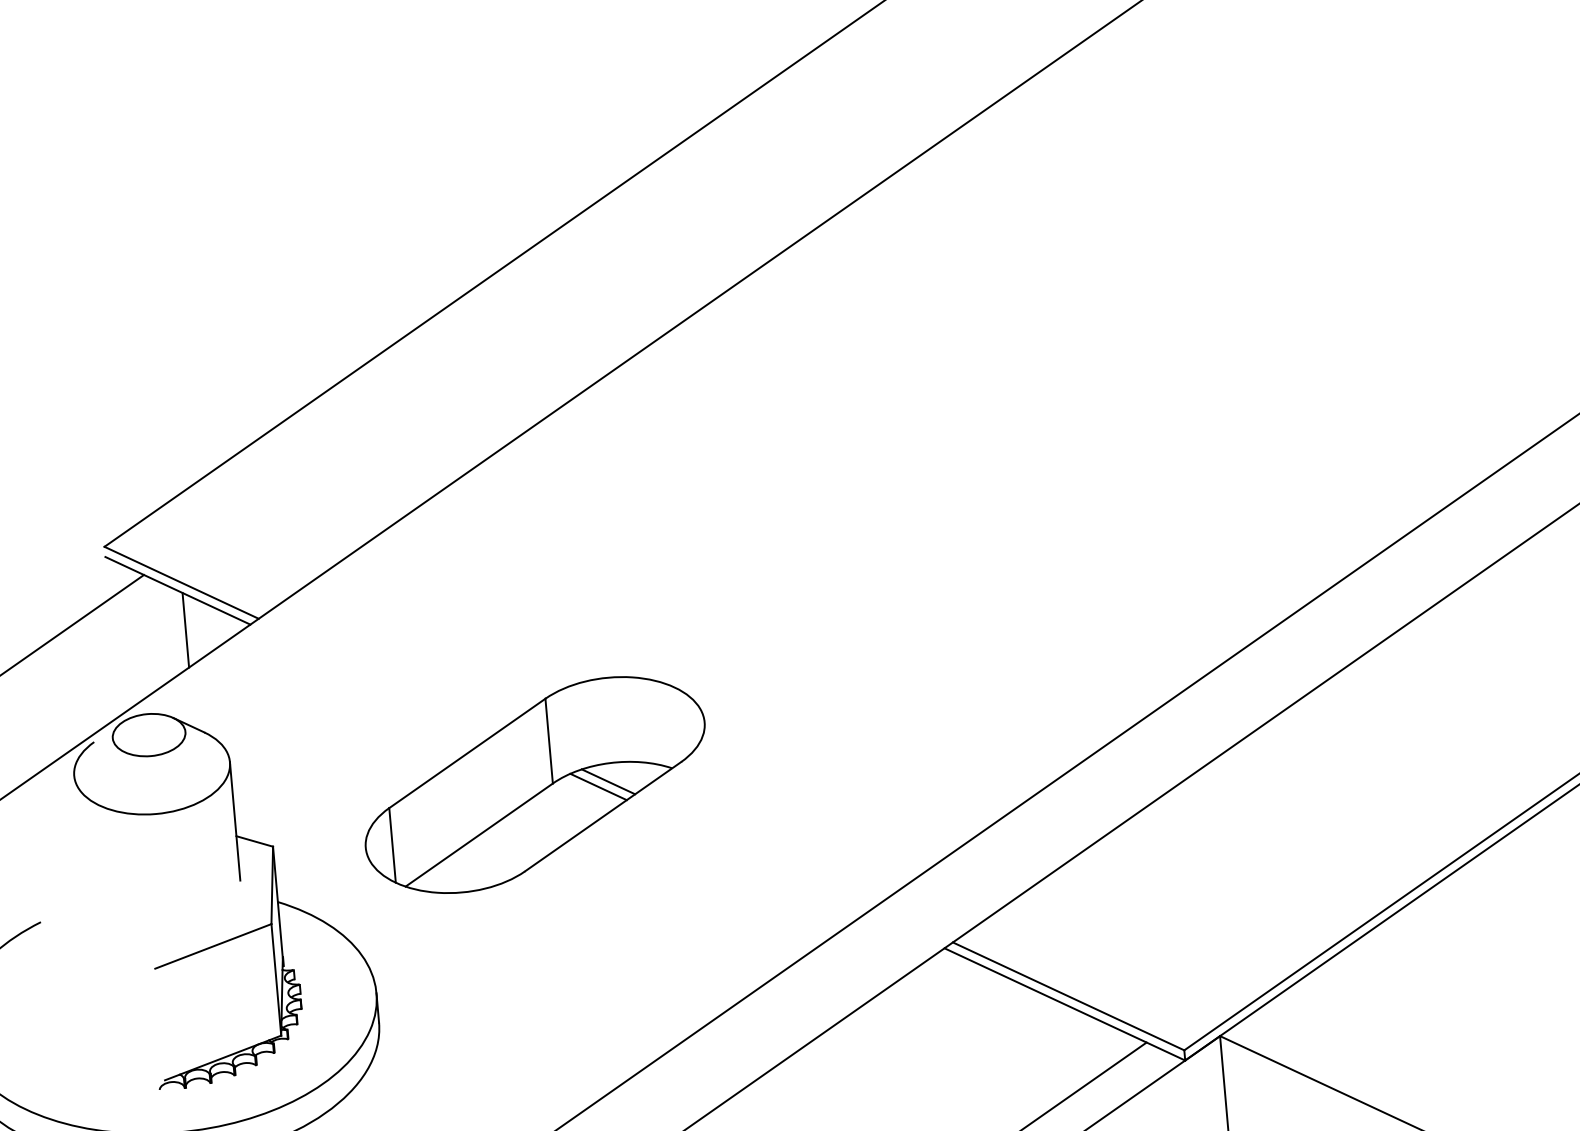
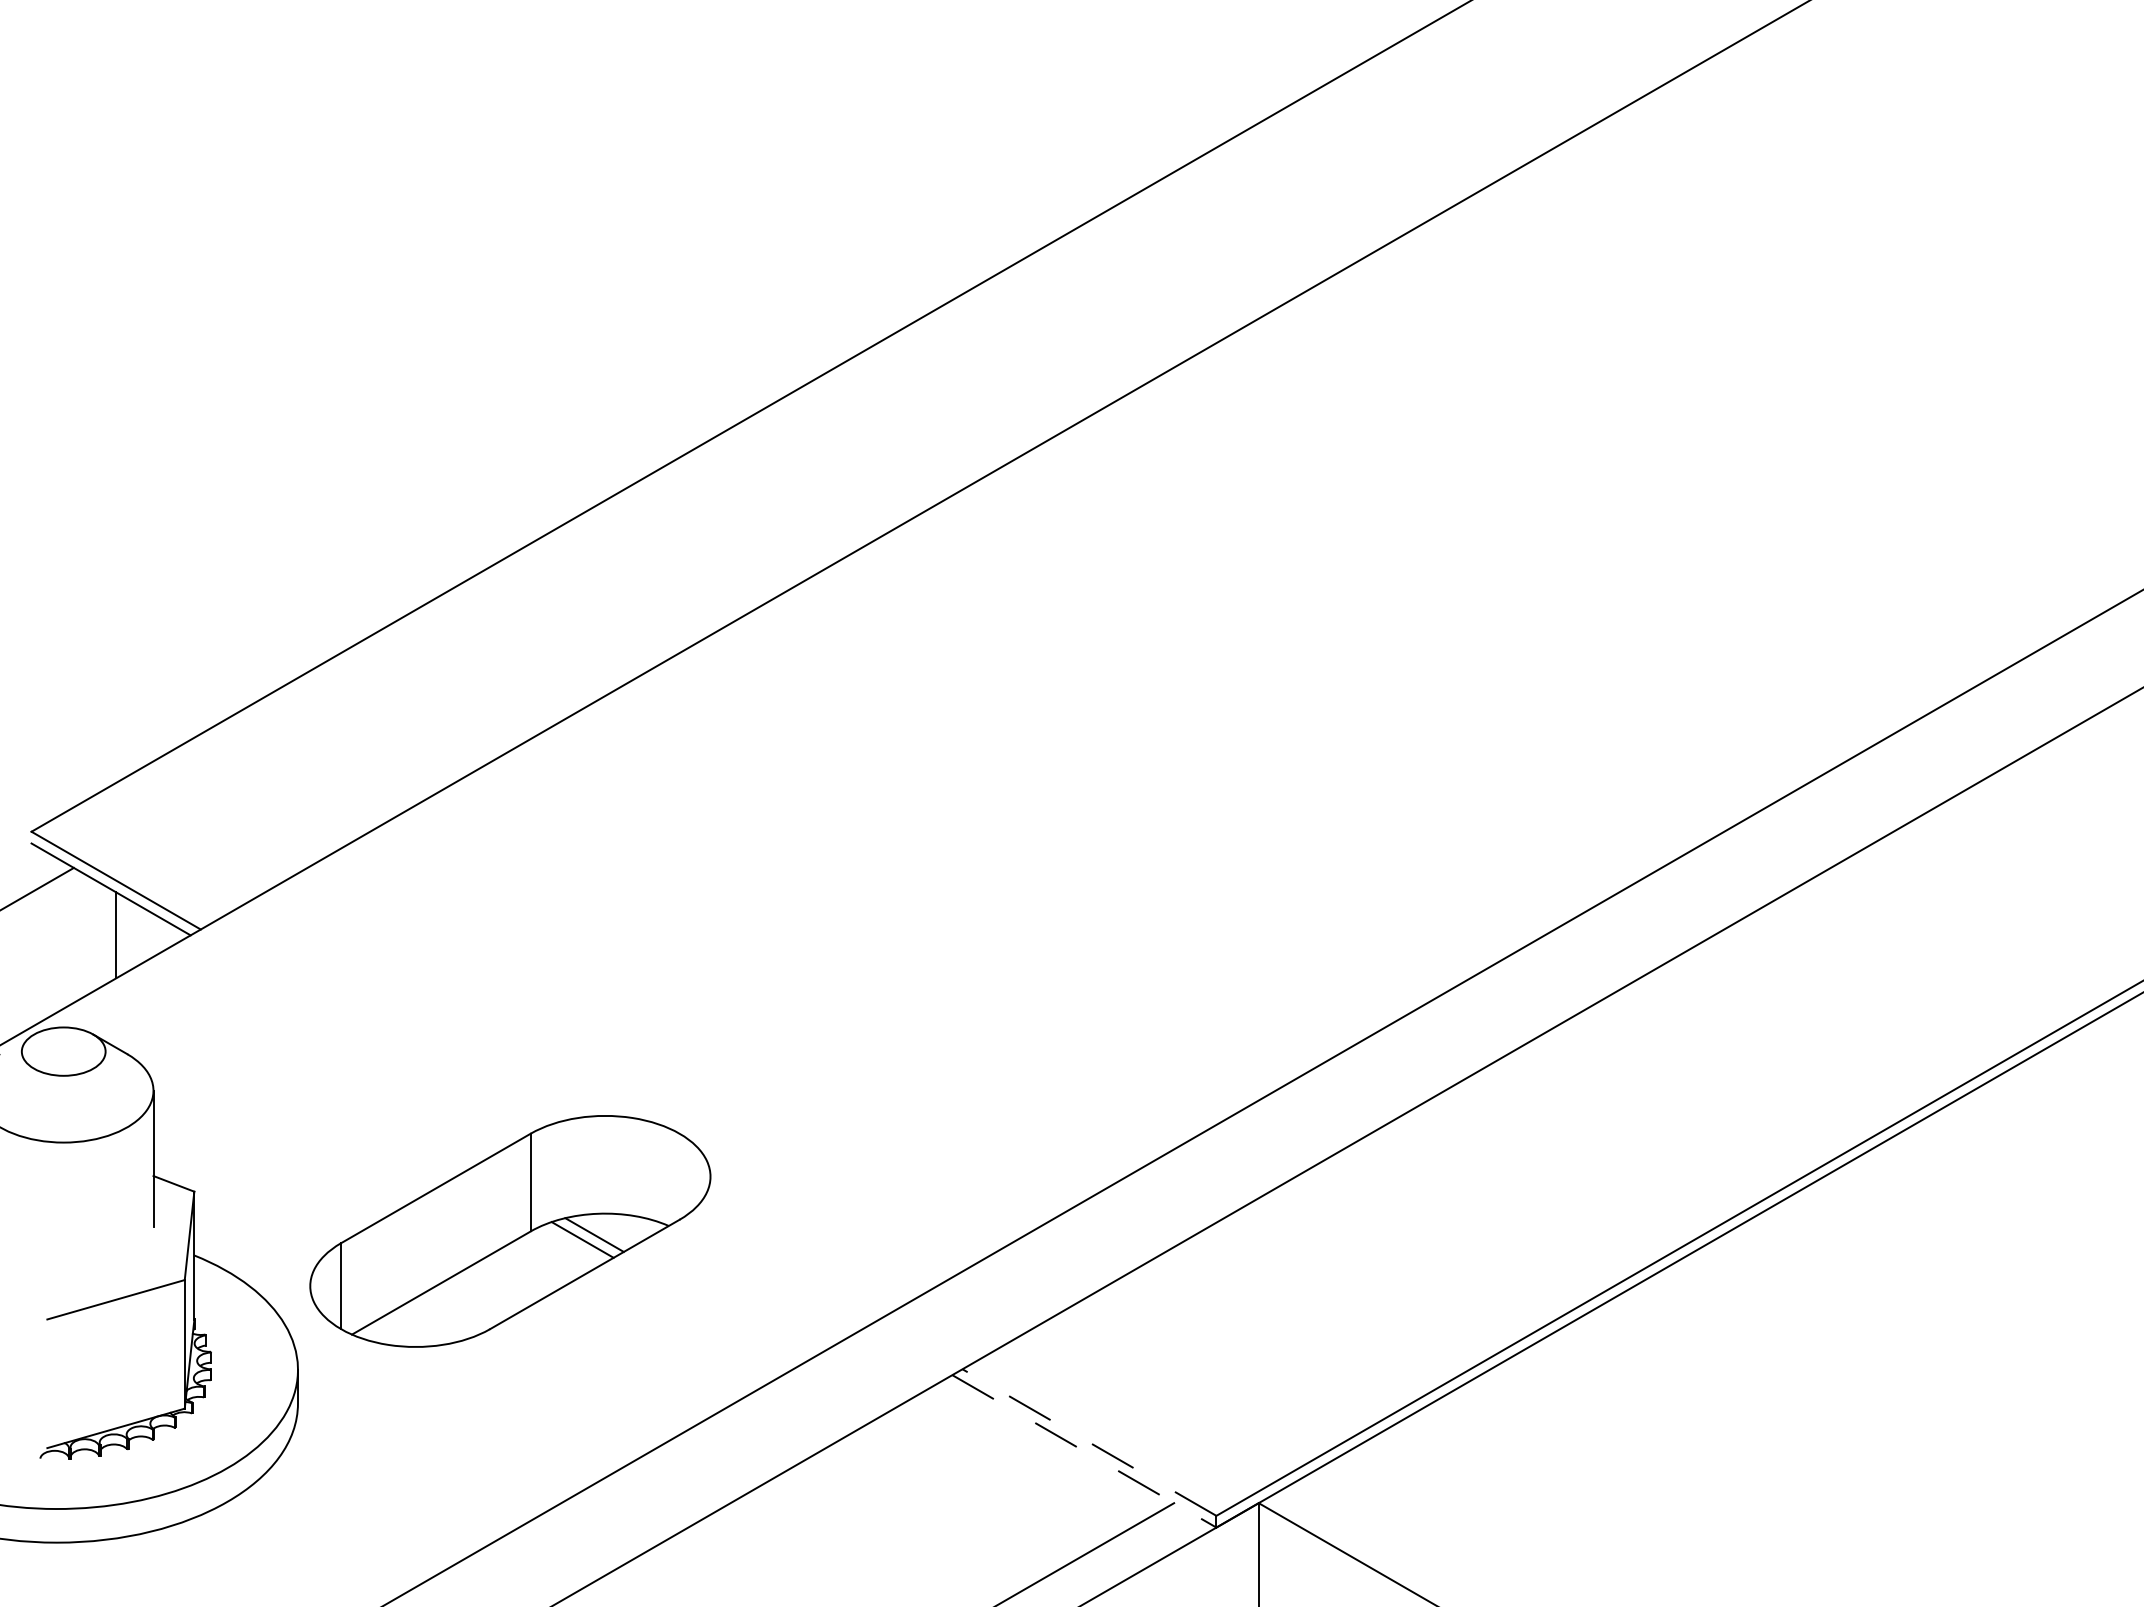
part: (535, 785) -> (510, 1231), moved
line: (1068, 996) -> (1089, 1442), solid -> dashed
line: (1064, 1004) -> (1084, 1451), solid -> dashed

